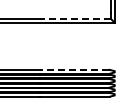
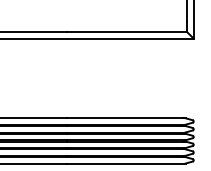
line: (74, 18) -> (125, 31), dashed -> solid
line: (73, 69) -> (124, 117), dashed -> solid

